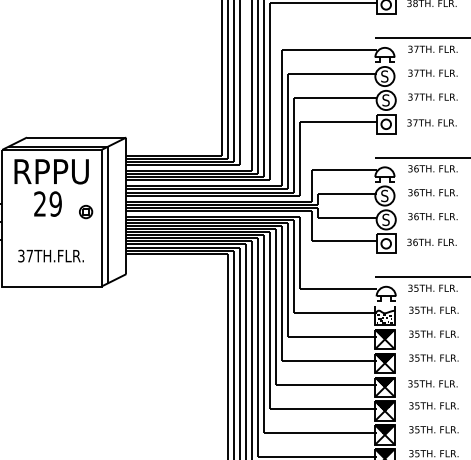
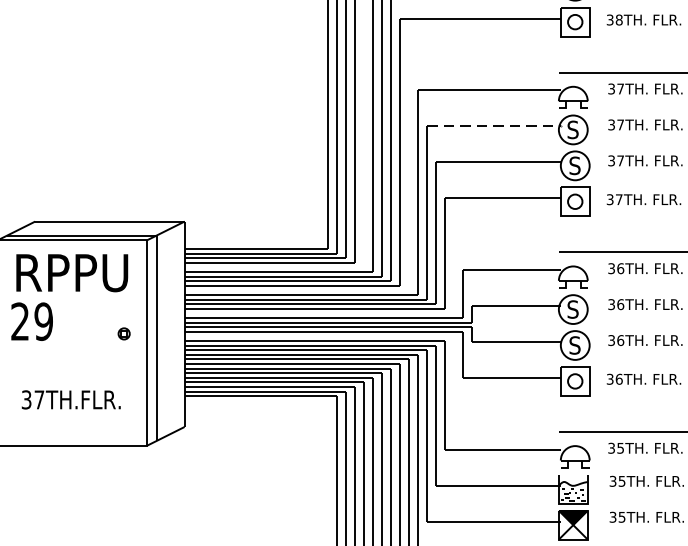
line: (333, 74) -> (495, 126), solid -> dashed
text: (47, 203) -> (31, 320), moved
part: (86, 212) -> (124, 334), size x0.6

